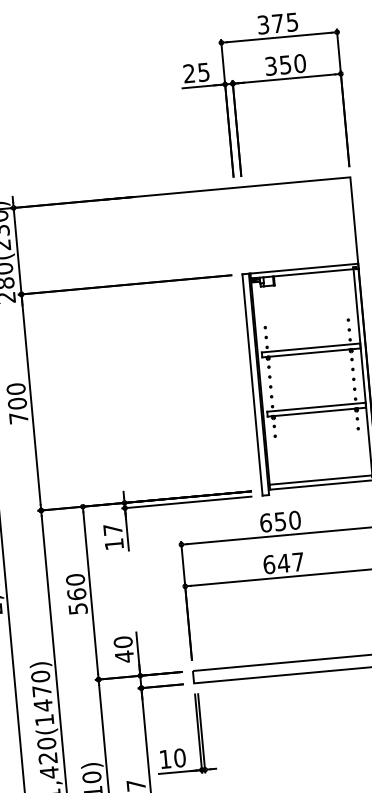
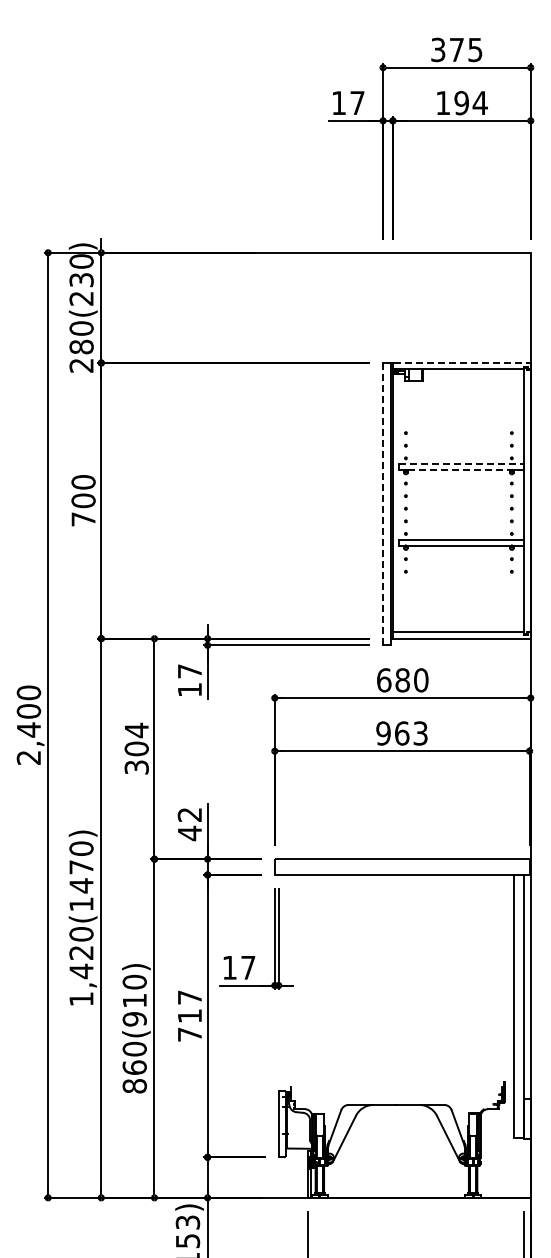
text: (285, 65) -> (461, 103), 350 -> 194
text: (196, 73) -> (348, 103), 25 -> 17
line: (304, 268) -> (462, 363), solid -> dashed
line: (311, 348) -> (461, 464), solid -> dashed
line: (310, 353) -> (459, 470), solid -> dashed
line: (252, 384) -> (383, 503), solid -> dashed
text: (280, 521) -> (402, 680), 650 -> 680
text: (283, 563) -> (401, 733), 647 -> 963
text: (76, 593) -> (136, 747), 560 -> 304
text: (122, 642) -> (189, 814), 40 -> 42
text: (180, 757) -> (248, 967), 10 -> 17

